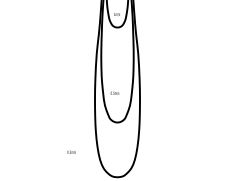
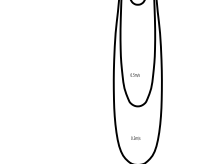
text: (71, 151) -> (135, 137), moved

